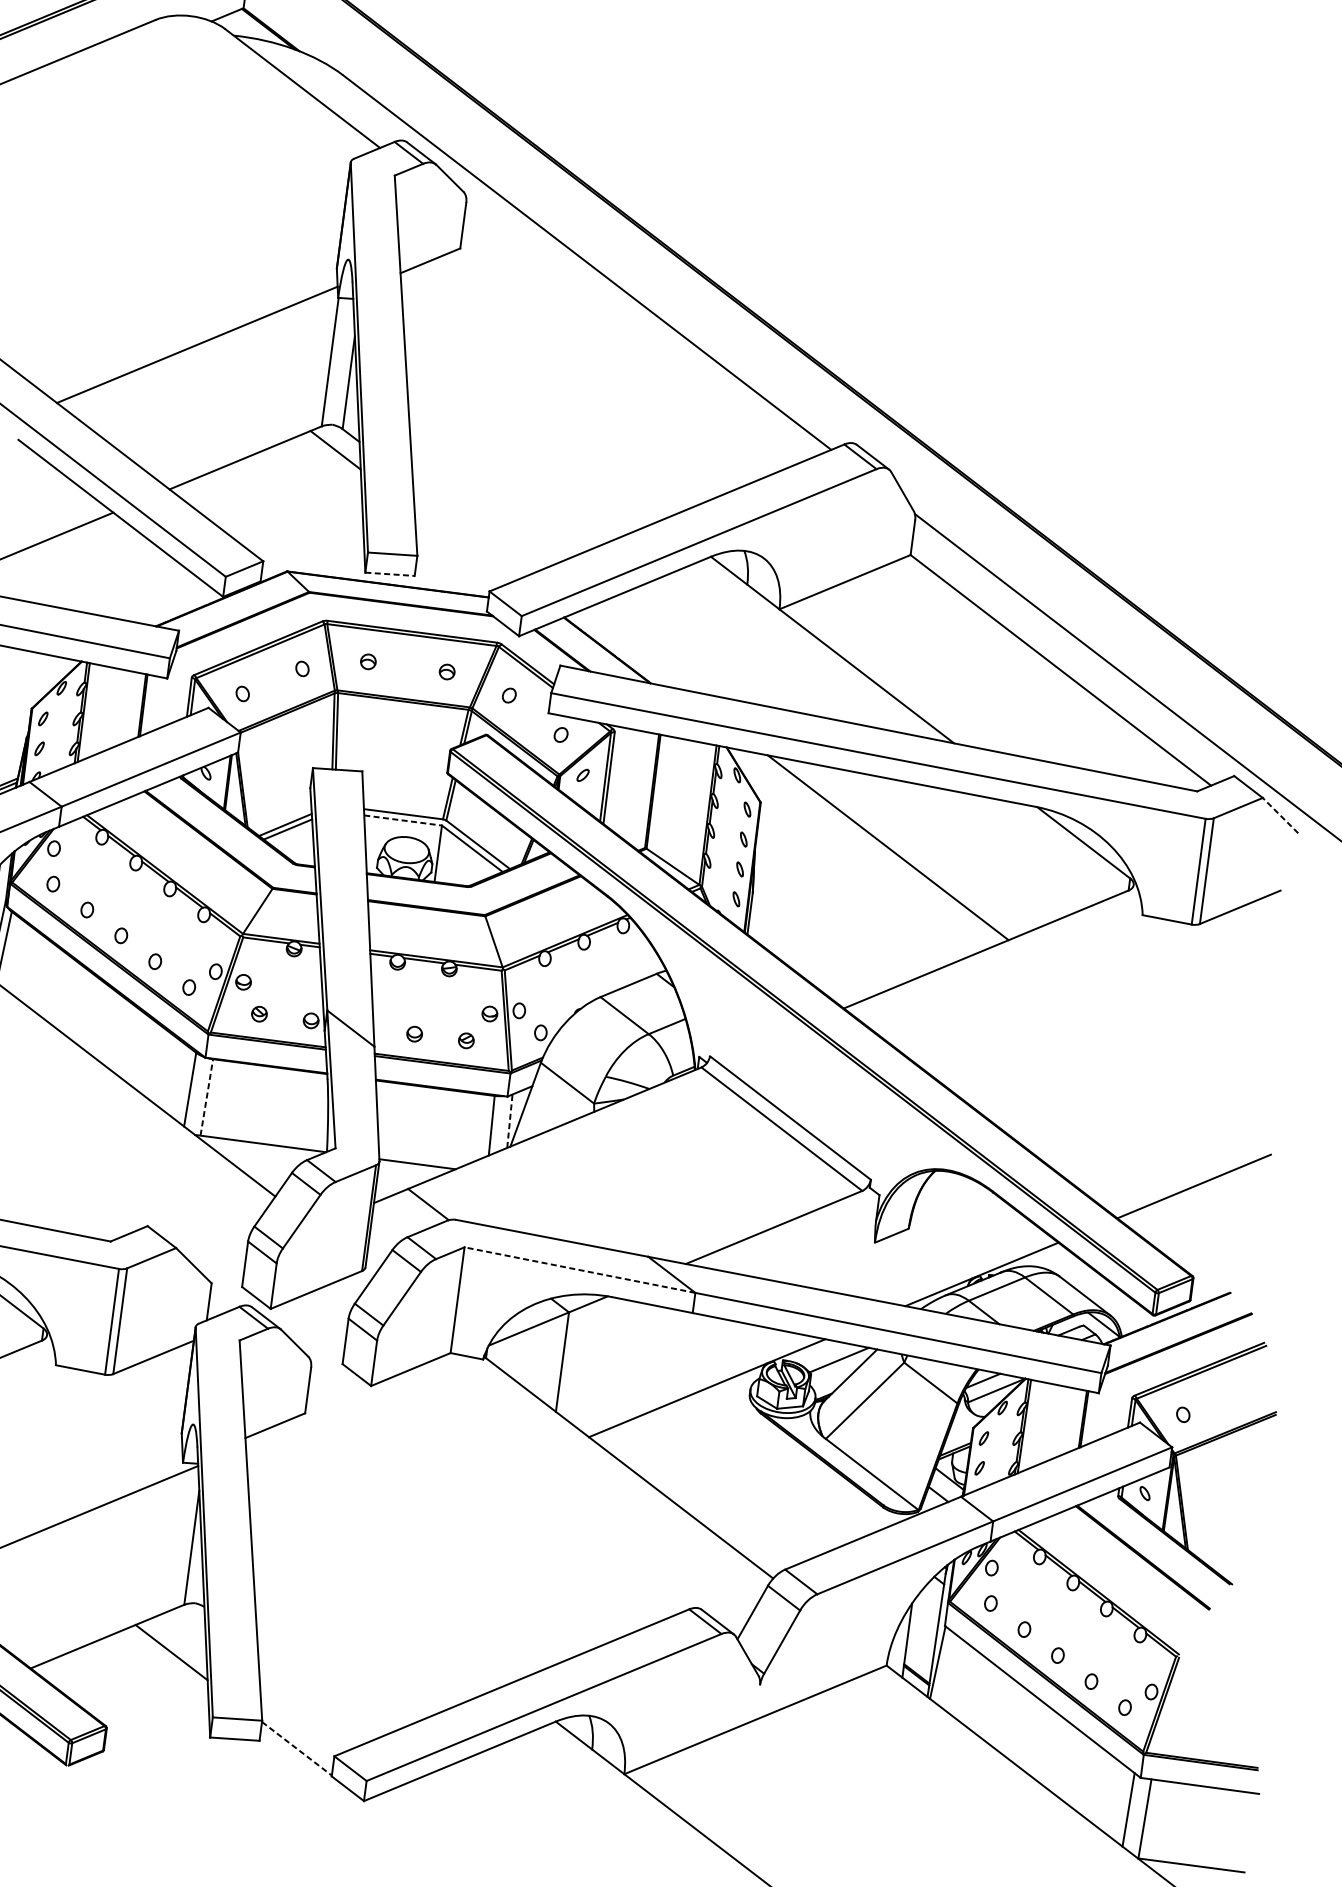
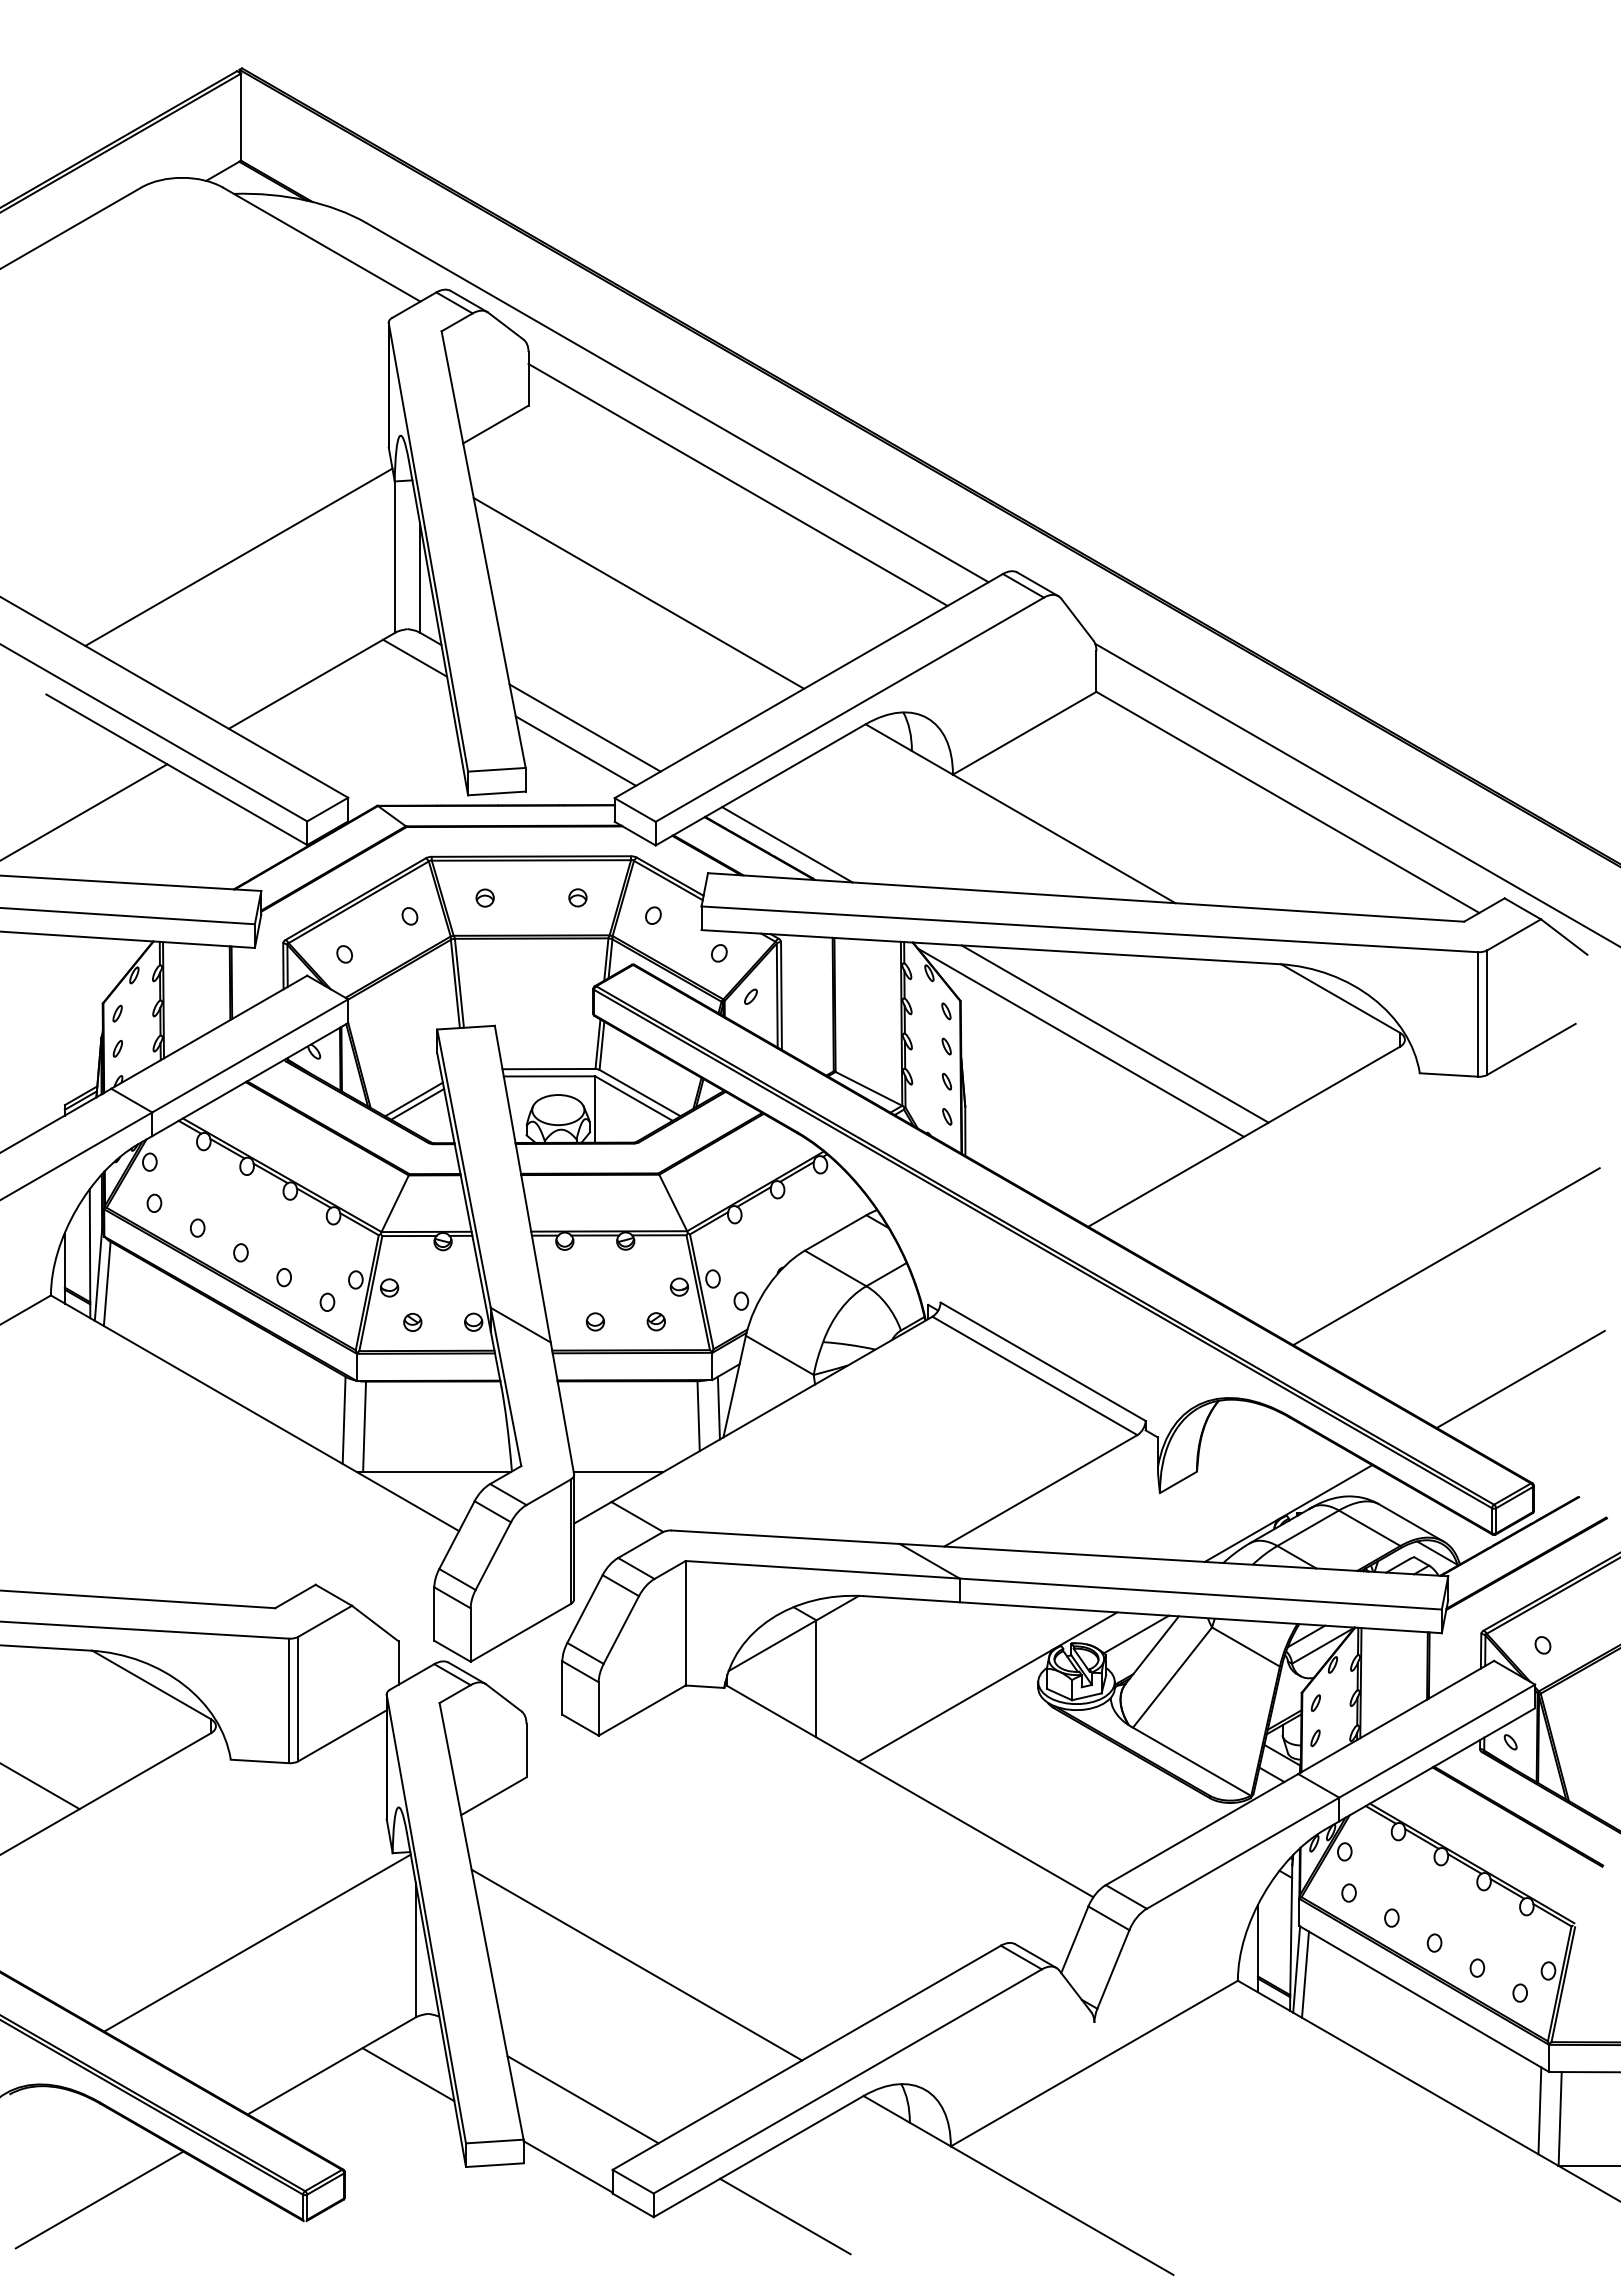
line: (628, 338) -> (737, 484), added
line: (532, 419) -> (638, 592), added
line: (471, 528) -> (584, 727), added
line: (461, 546) -> (575, 750), added
line: (389, 574) -> (496, 793), dashed -> solid
line: (631, 650) -> (787, 844), added
line: (1279, 815) -> (1563, 936), dashed -> solid
line: (403, 820) -> (549, 1076), dashed -> solid
line: (858, 851) -> (1081, 1042), added
line: (1144, 1073) -> (1446, 1256), added
line: (206, 1097) -> (364, 1426), dashed -> solid
line: (509, 1120) -> (718, 1407), dashed -> solid
line: (579, 1269) -> (822, 1569), dashed -> solid
line: (377, 1584) -> (636, 1964), added
line: (944, 1667) -> (1305, 1974), added
line: (316, 1693) -> (582, 2099), added
line: (297, 1749) -> (568, 2167), dashed -> solid
line: (476, 1815) -> (785, 2216), added

